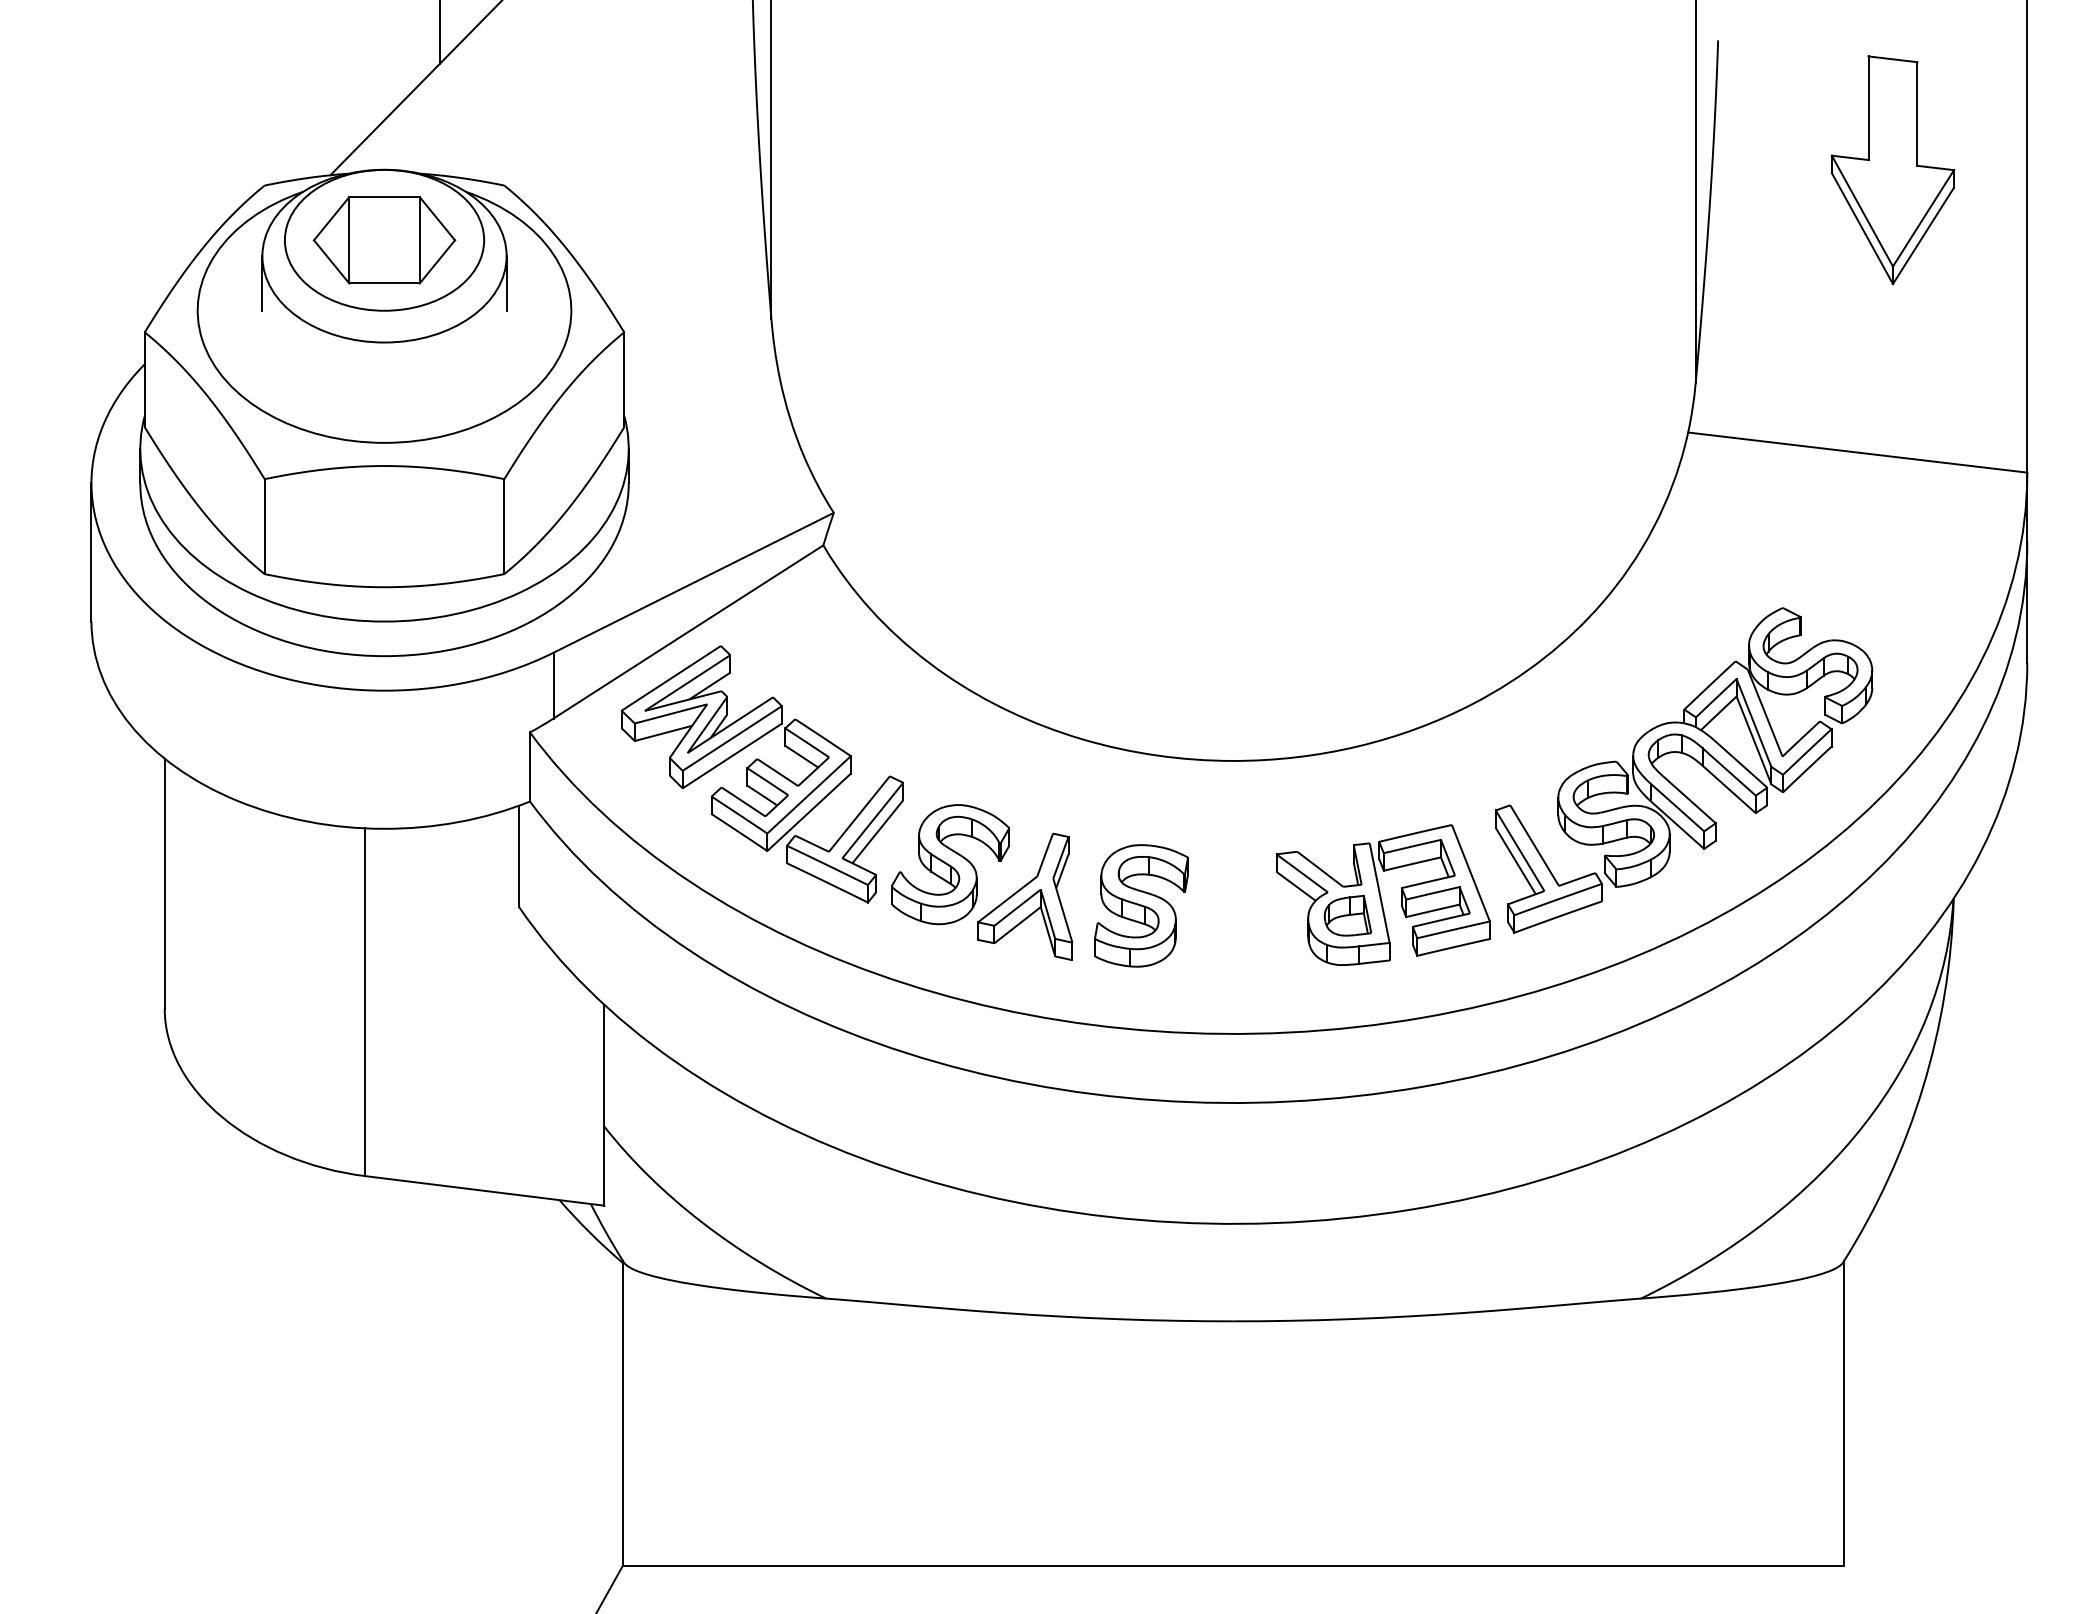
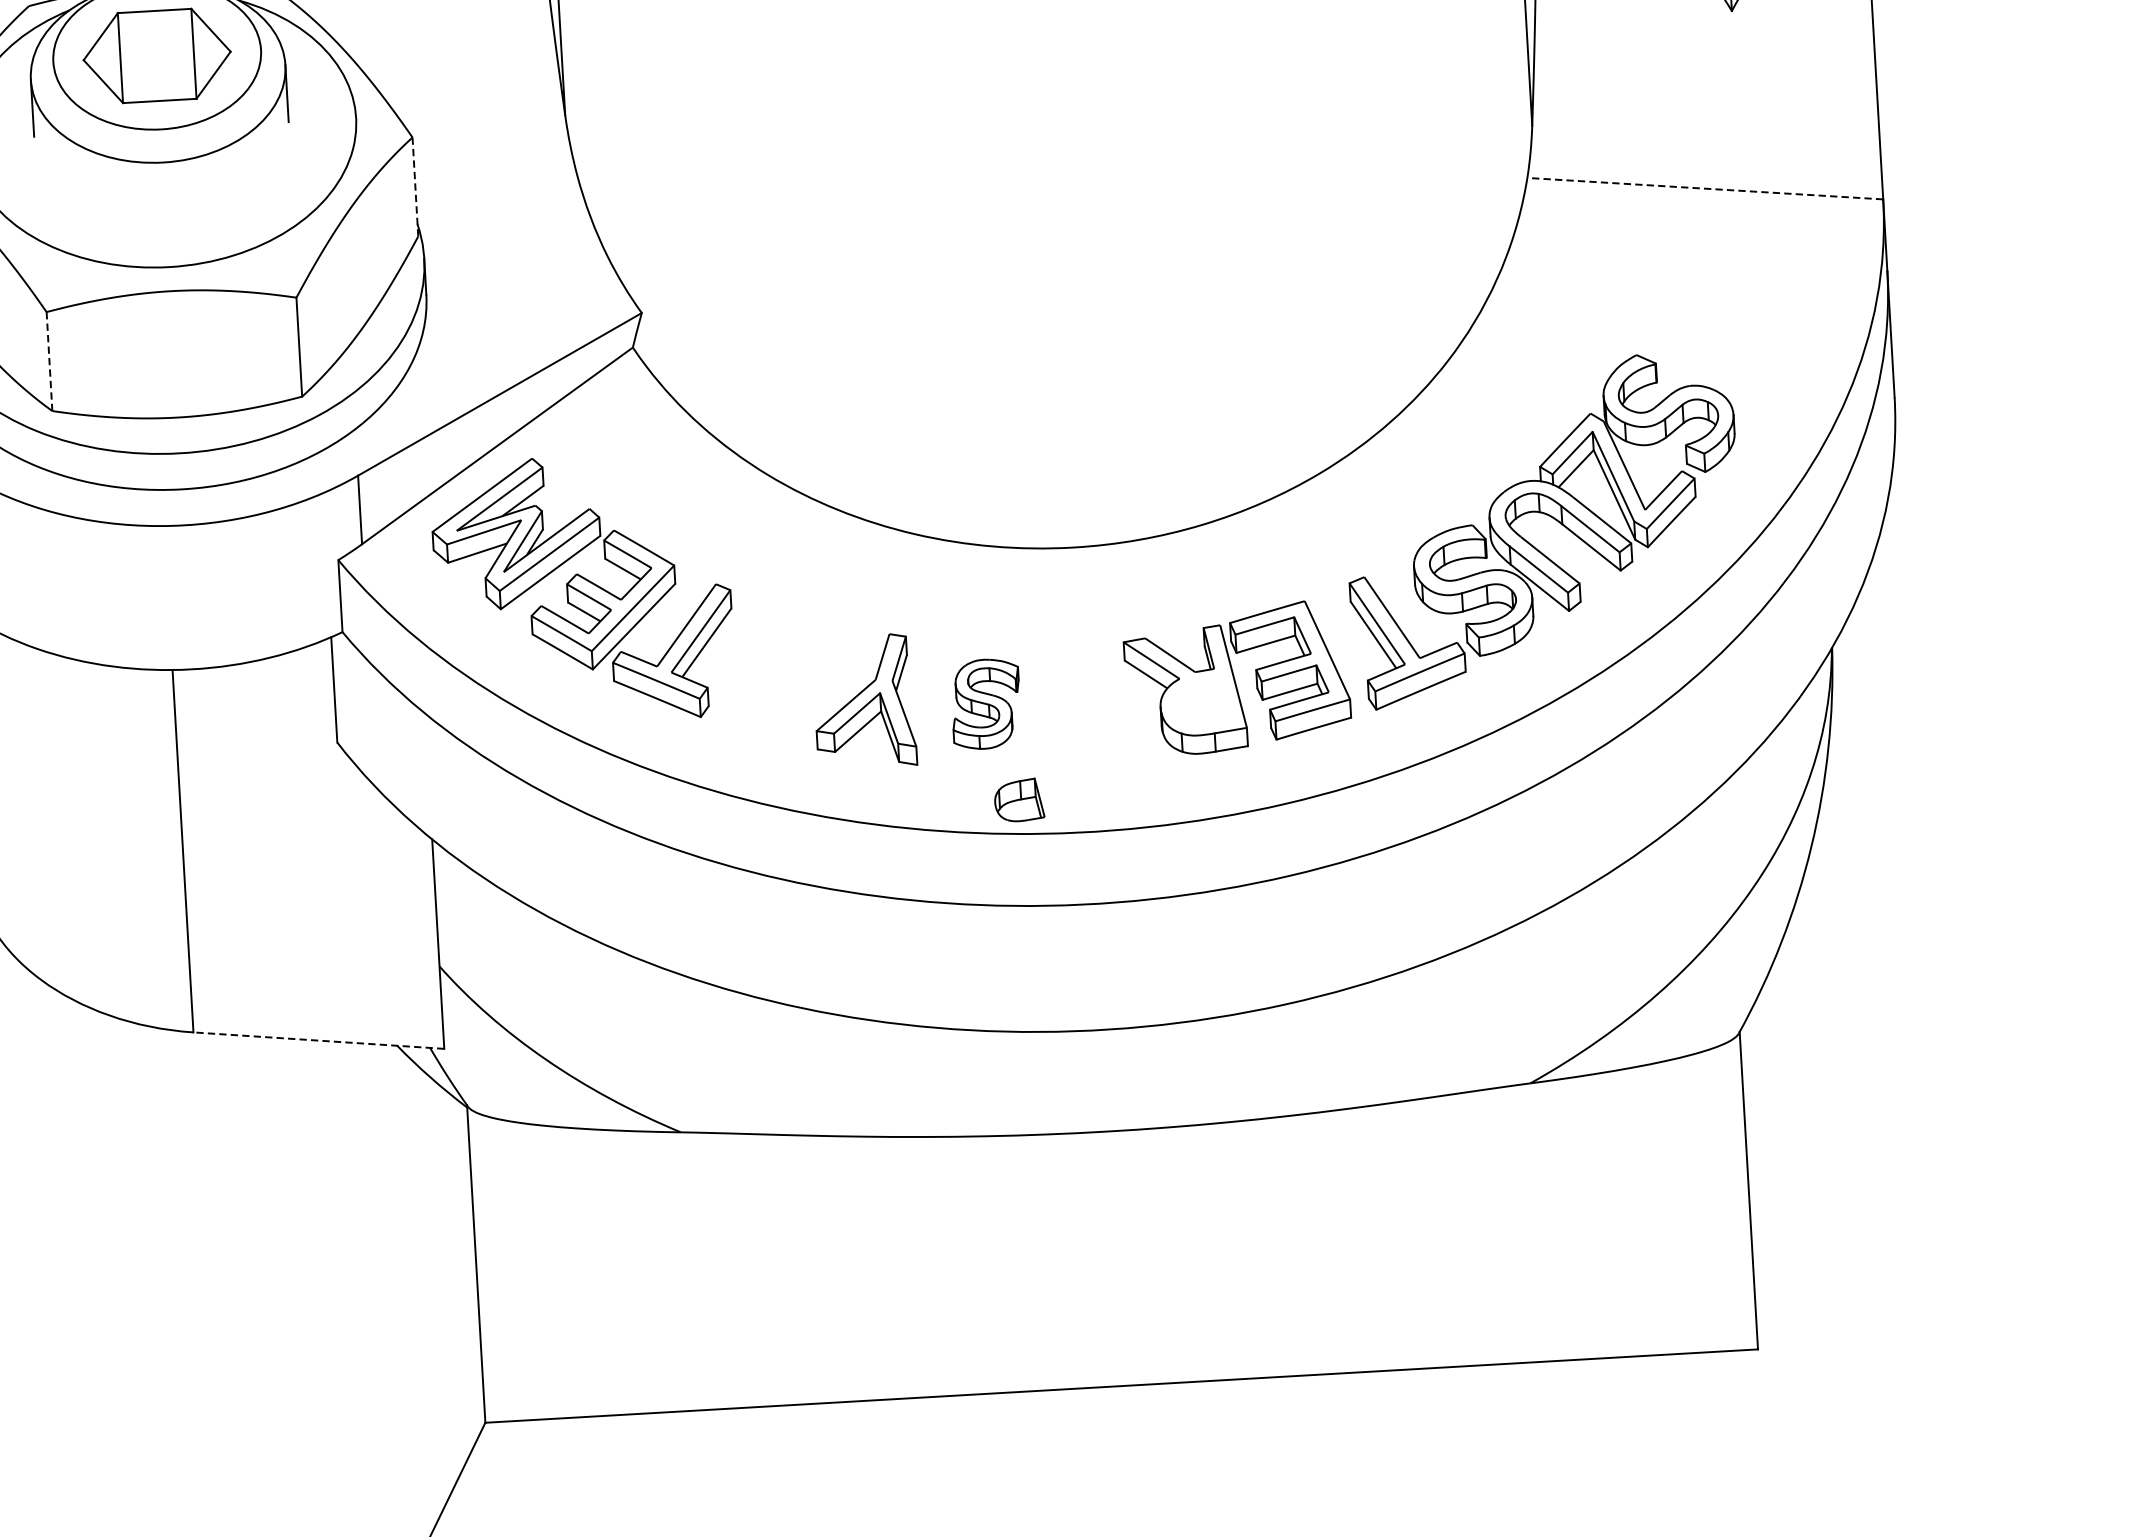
line: (624, 379) -> (415, 186), solid -> dashed
line: (1857, 452) -> (1705, 188), solid -> dashed
line: (264, 527) -> (49, 362), solid -> dashed
part: (950, 864) -> (784, 672), removed
part: (1141, 905) -> (986, 703), size x0.7
part: (1347, 915) -> (1018, 800), moved
line: (484, 1190) -> (318, 1040), solid -> dashed

